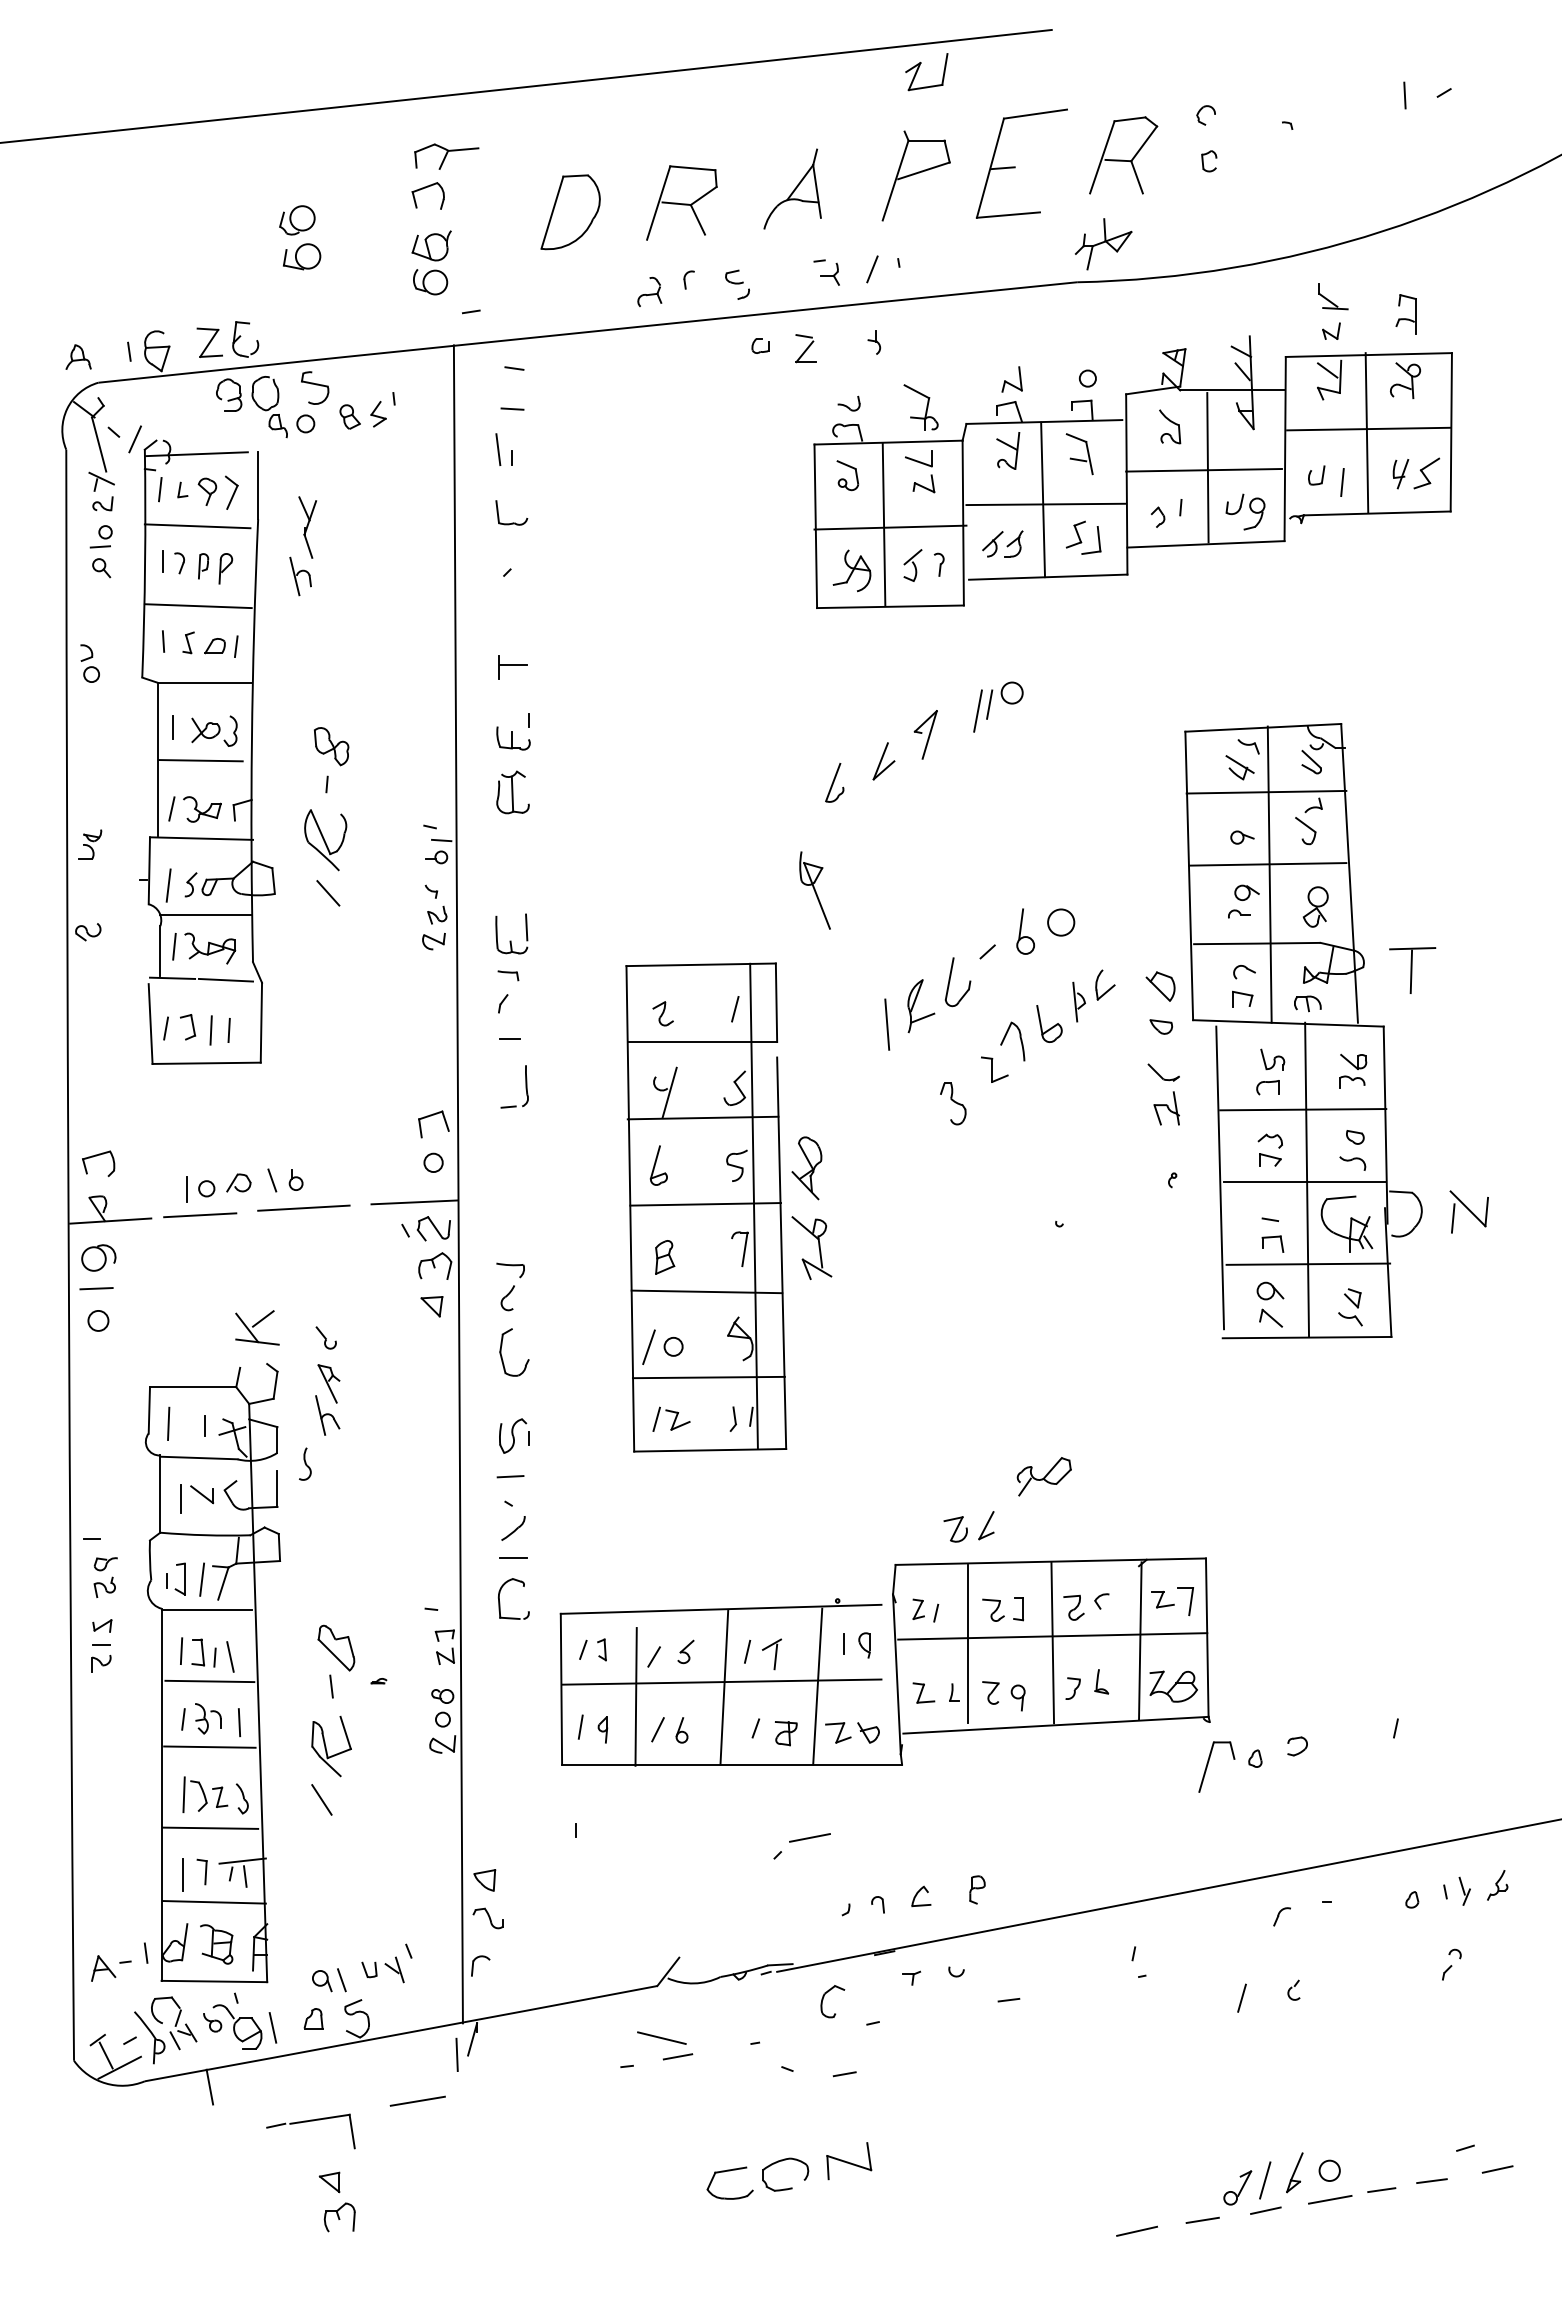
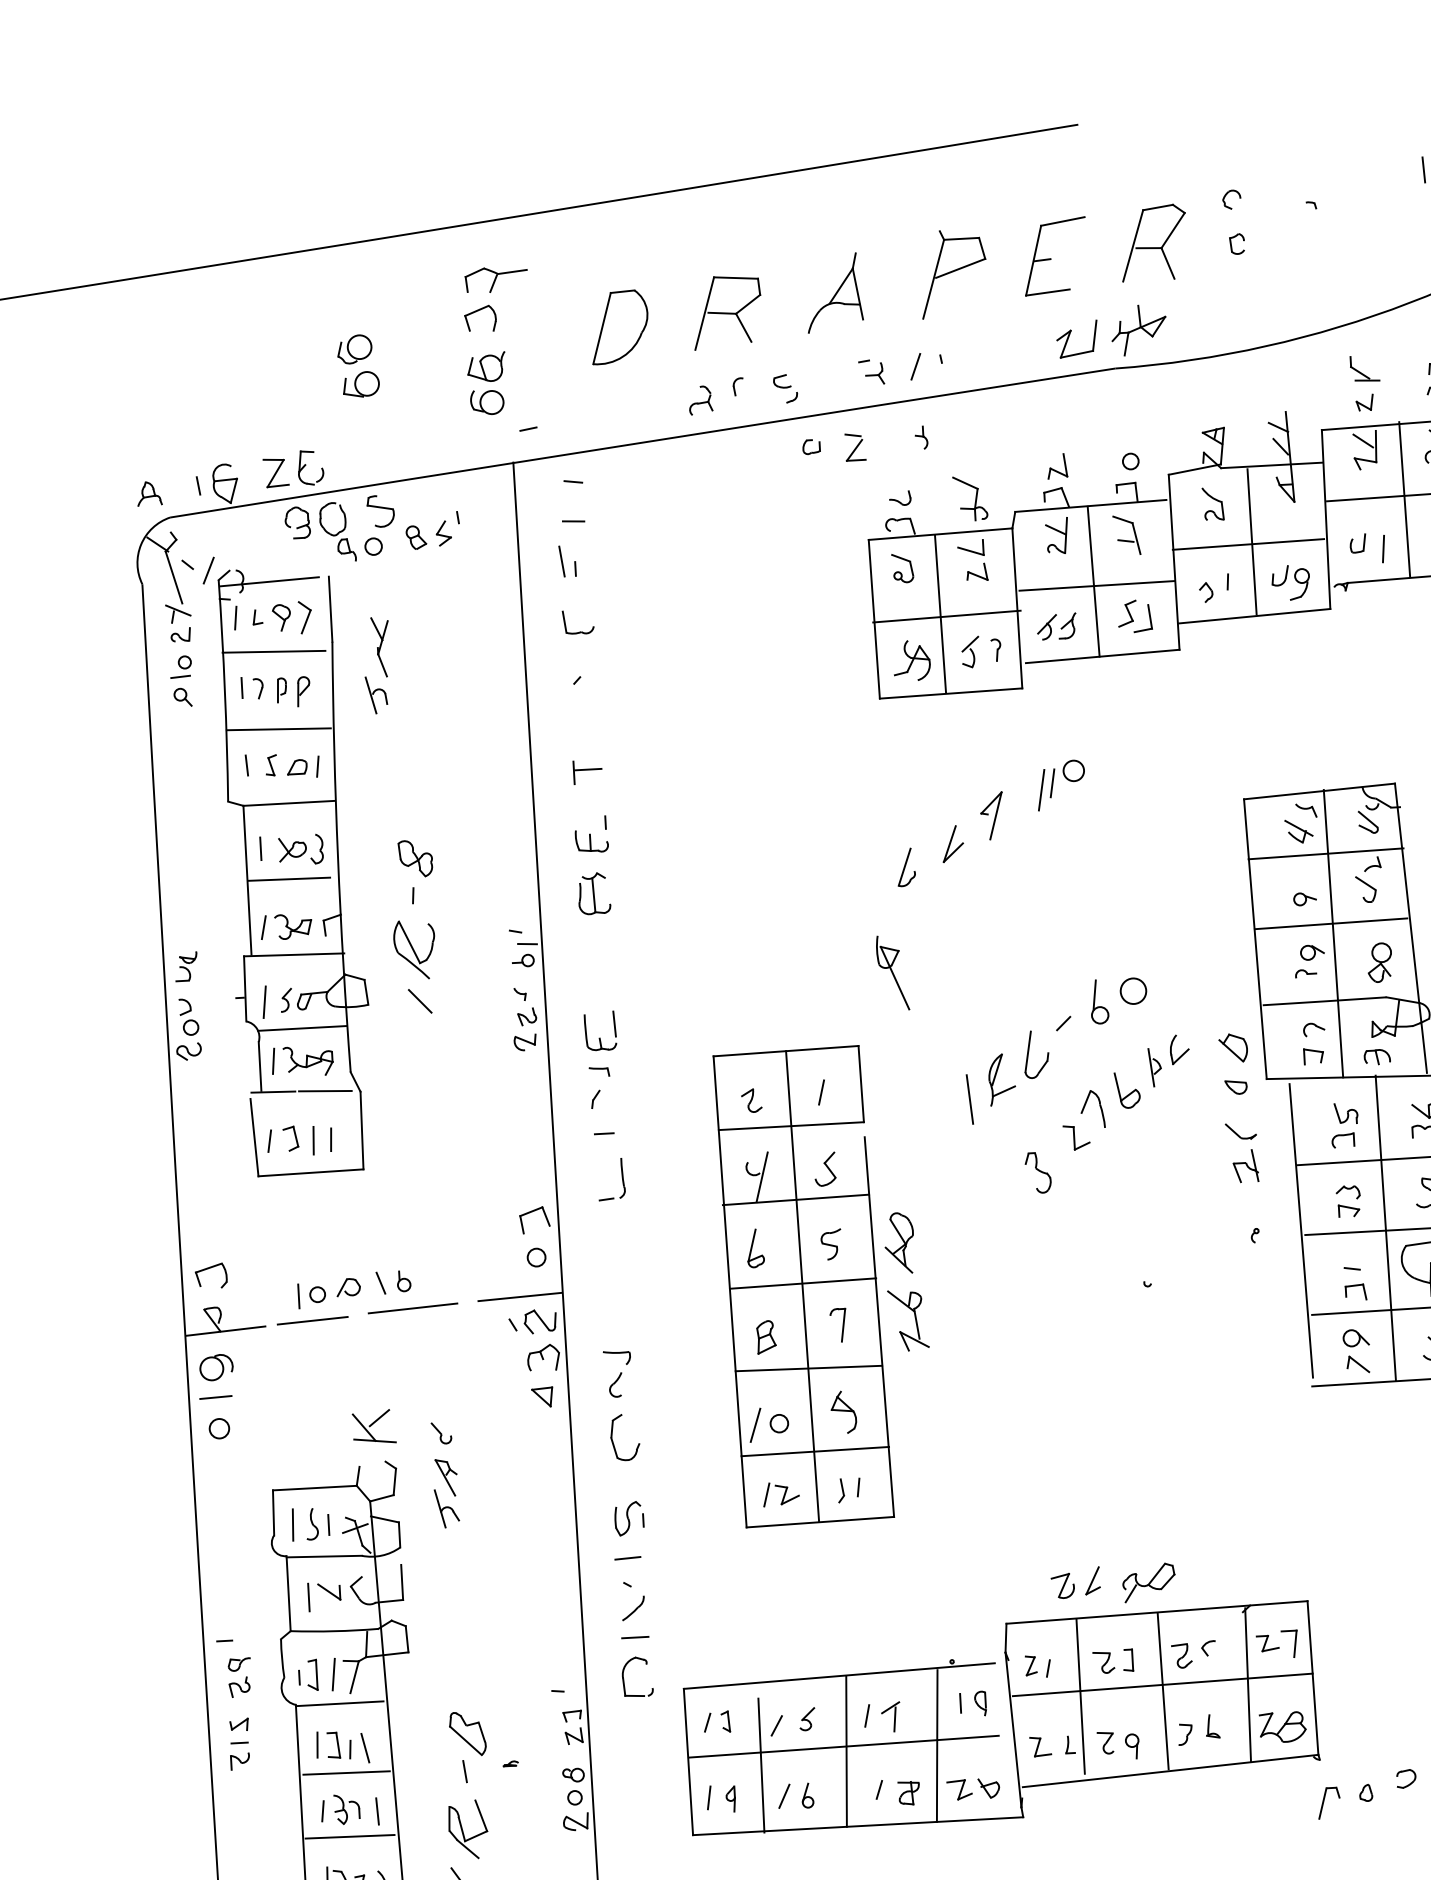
part: (919, 68) -> (1070, 336), moved
part: (1021, 163) -> (1055, 256), size x0.71
part: (89, 663) -> (188, 1017), moved
line: (753, 1205) -> (802, 1285), moved
part: (305, 1463) -> (312, 1523), moved
part: (1043, 1476) -> (1148, 1582), moved
part: (1216, 1766) -> (1328, 1802), size x0.62

